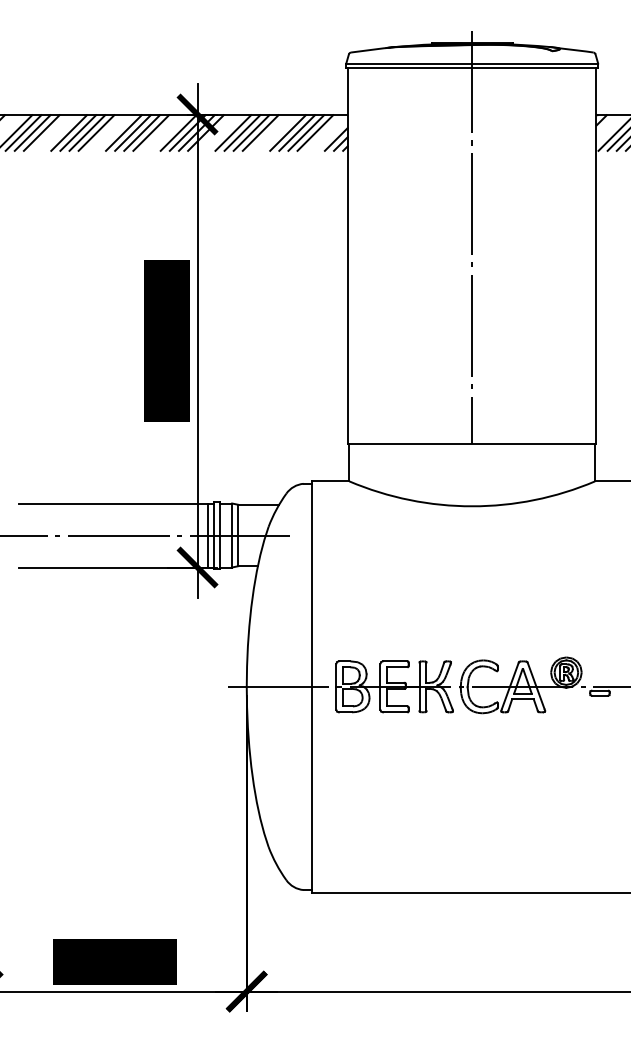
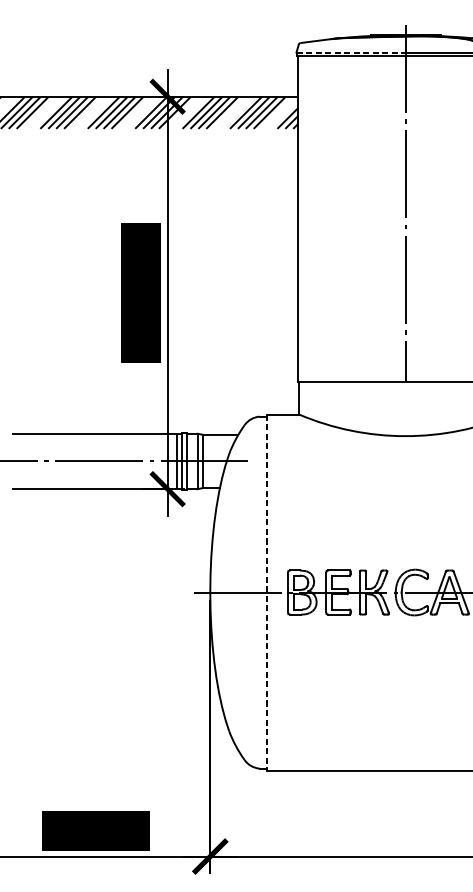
line: (409, 63) -> (351, 52), solid -> dashed
line: (311, 686) -> (266, 592), solid -> dashed

